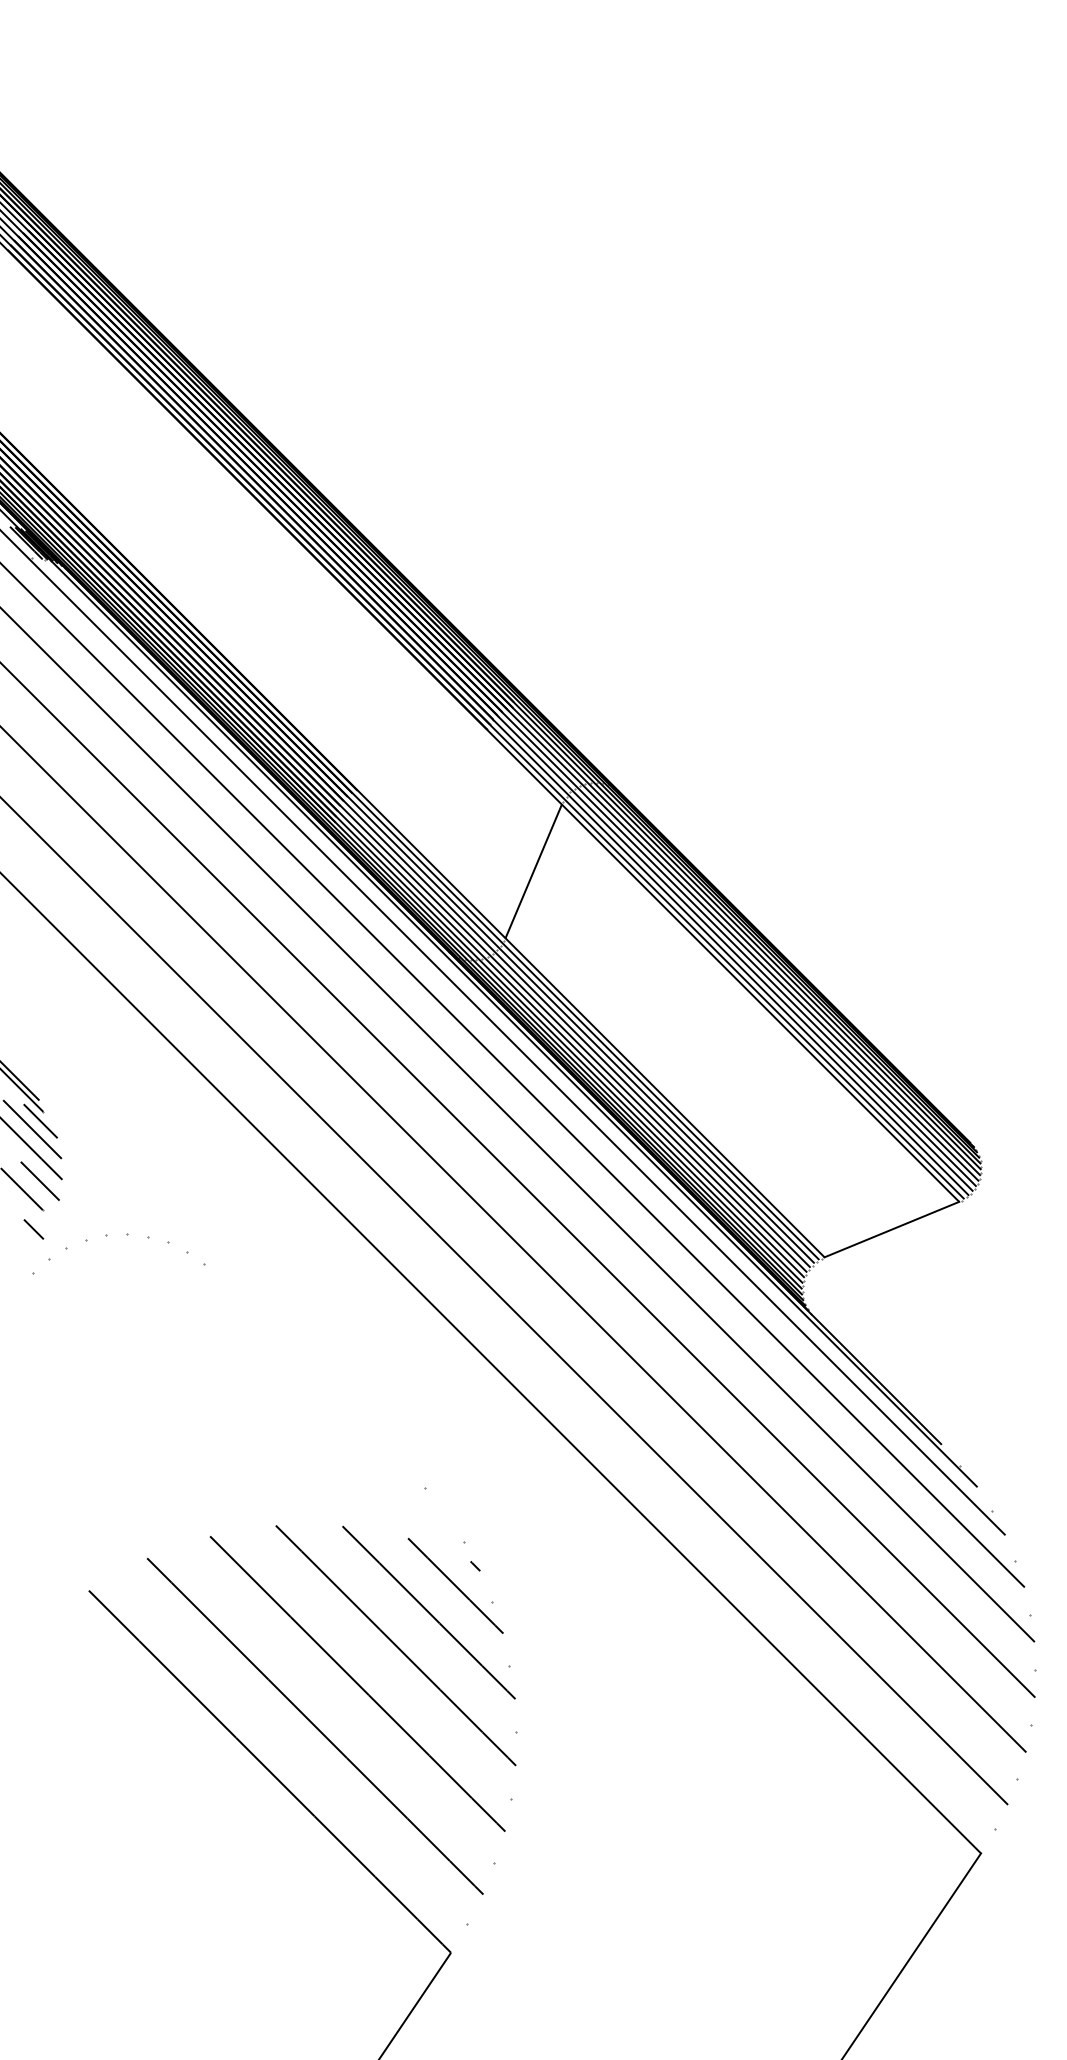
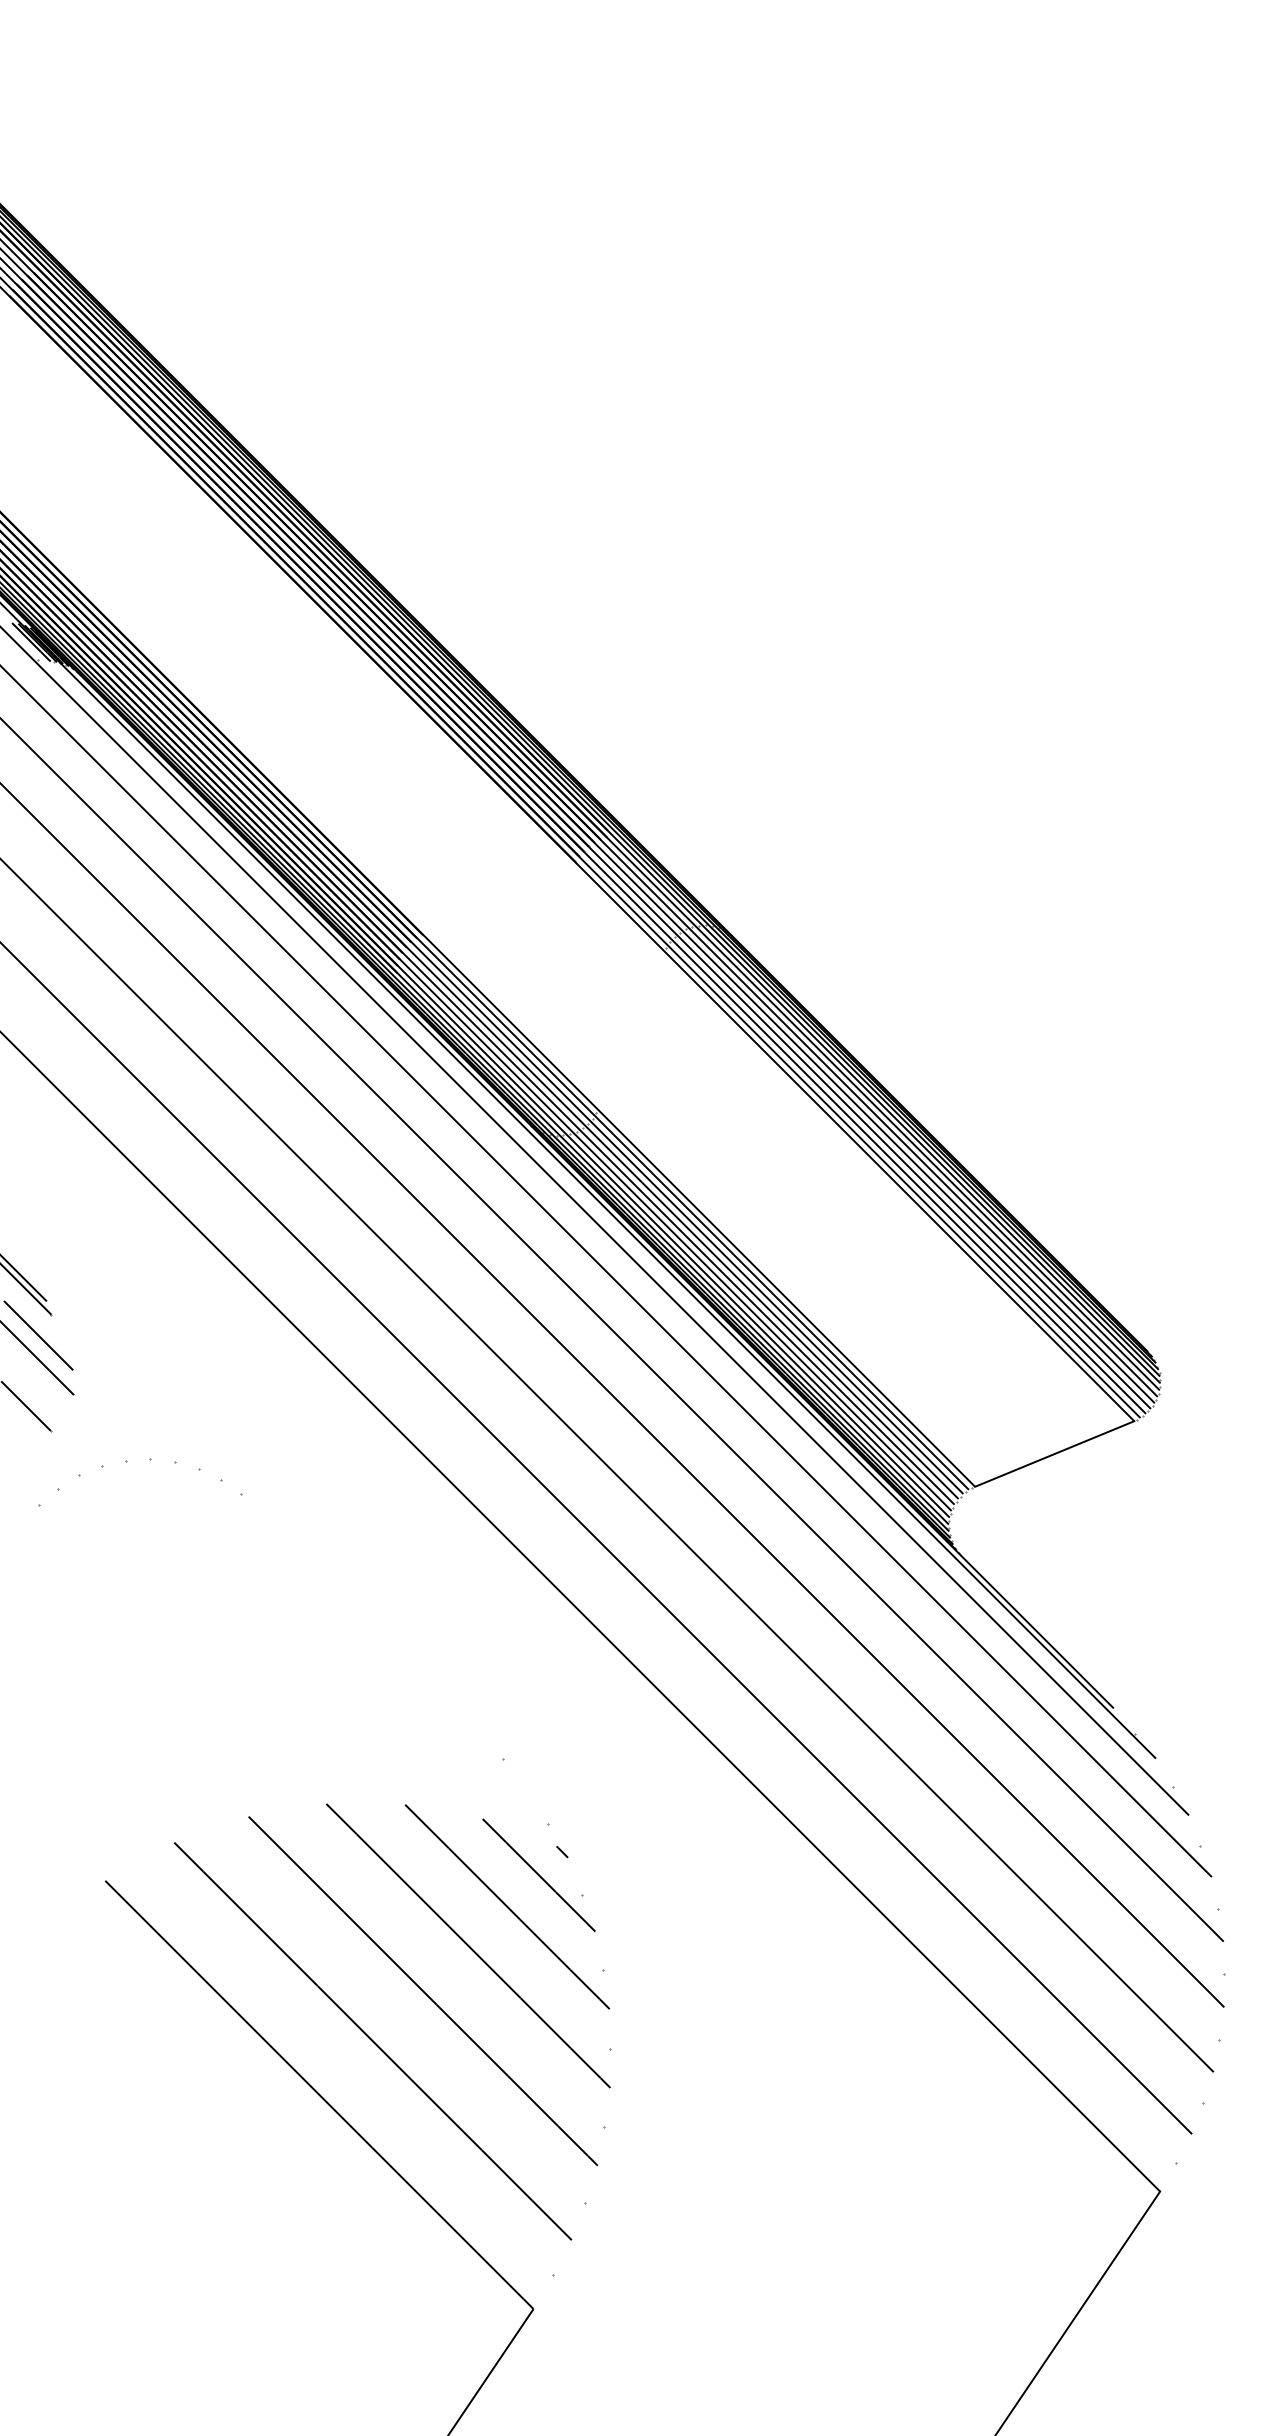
line: (533, 871) -> (630, 1030), removed
line: (40, 1120) -> (48, 1325), removed
line: (39, 1180) -> (47, 1396), removed
line: (34, 1229) -> (40, 1453), removed

